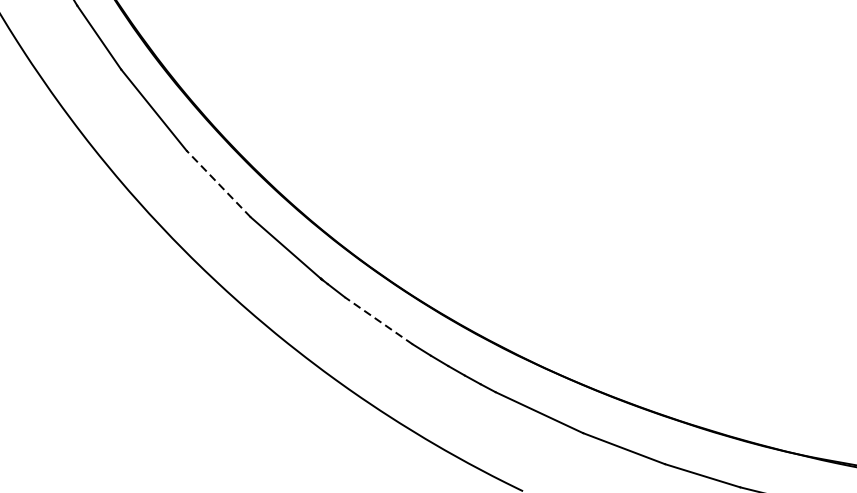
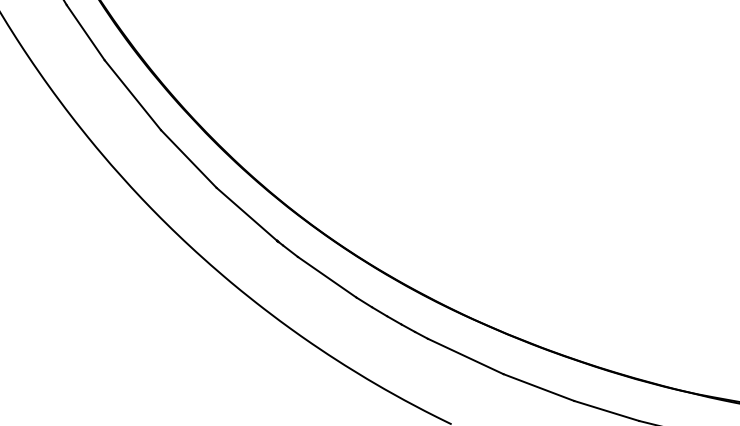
line: (218, 184) -> (188, 159), dashed -> solid
line: (379, 321) -> (327, 277), dashed -> solid

